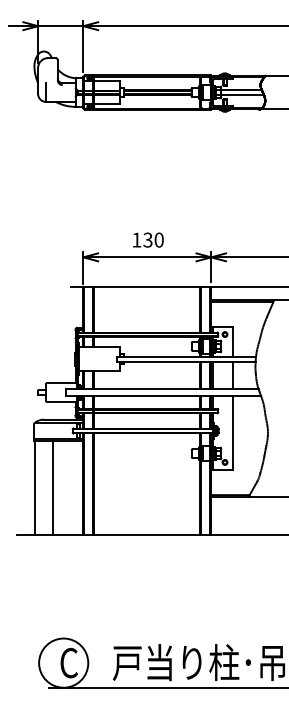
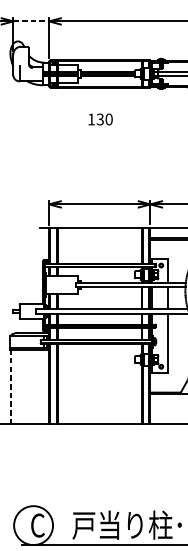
line: (60, 26) -> (31, 21), solid -> dashed
text: (148, 239) -> (100, 119), moved
line: (34, 487) -> (10, 386), solid -> dashed
line: (53, 487) -> (25, 386), removed

